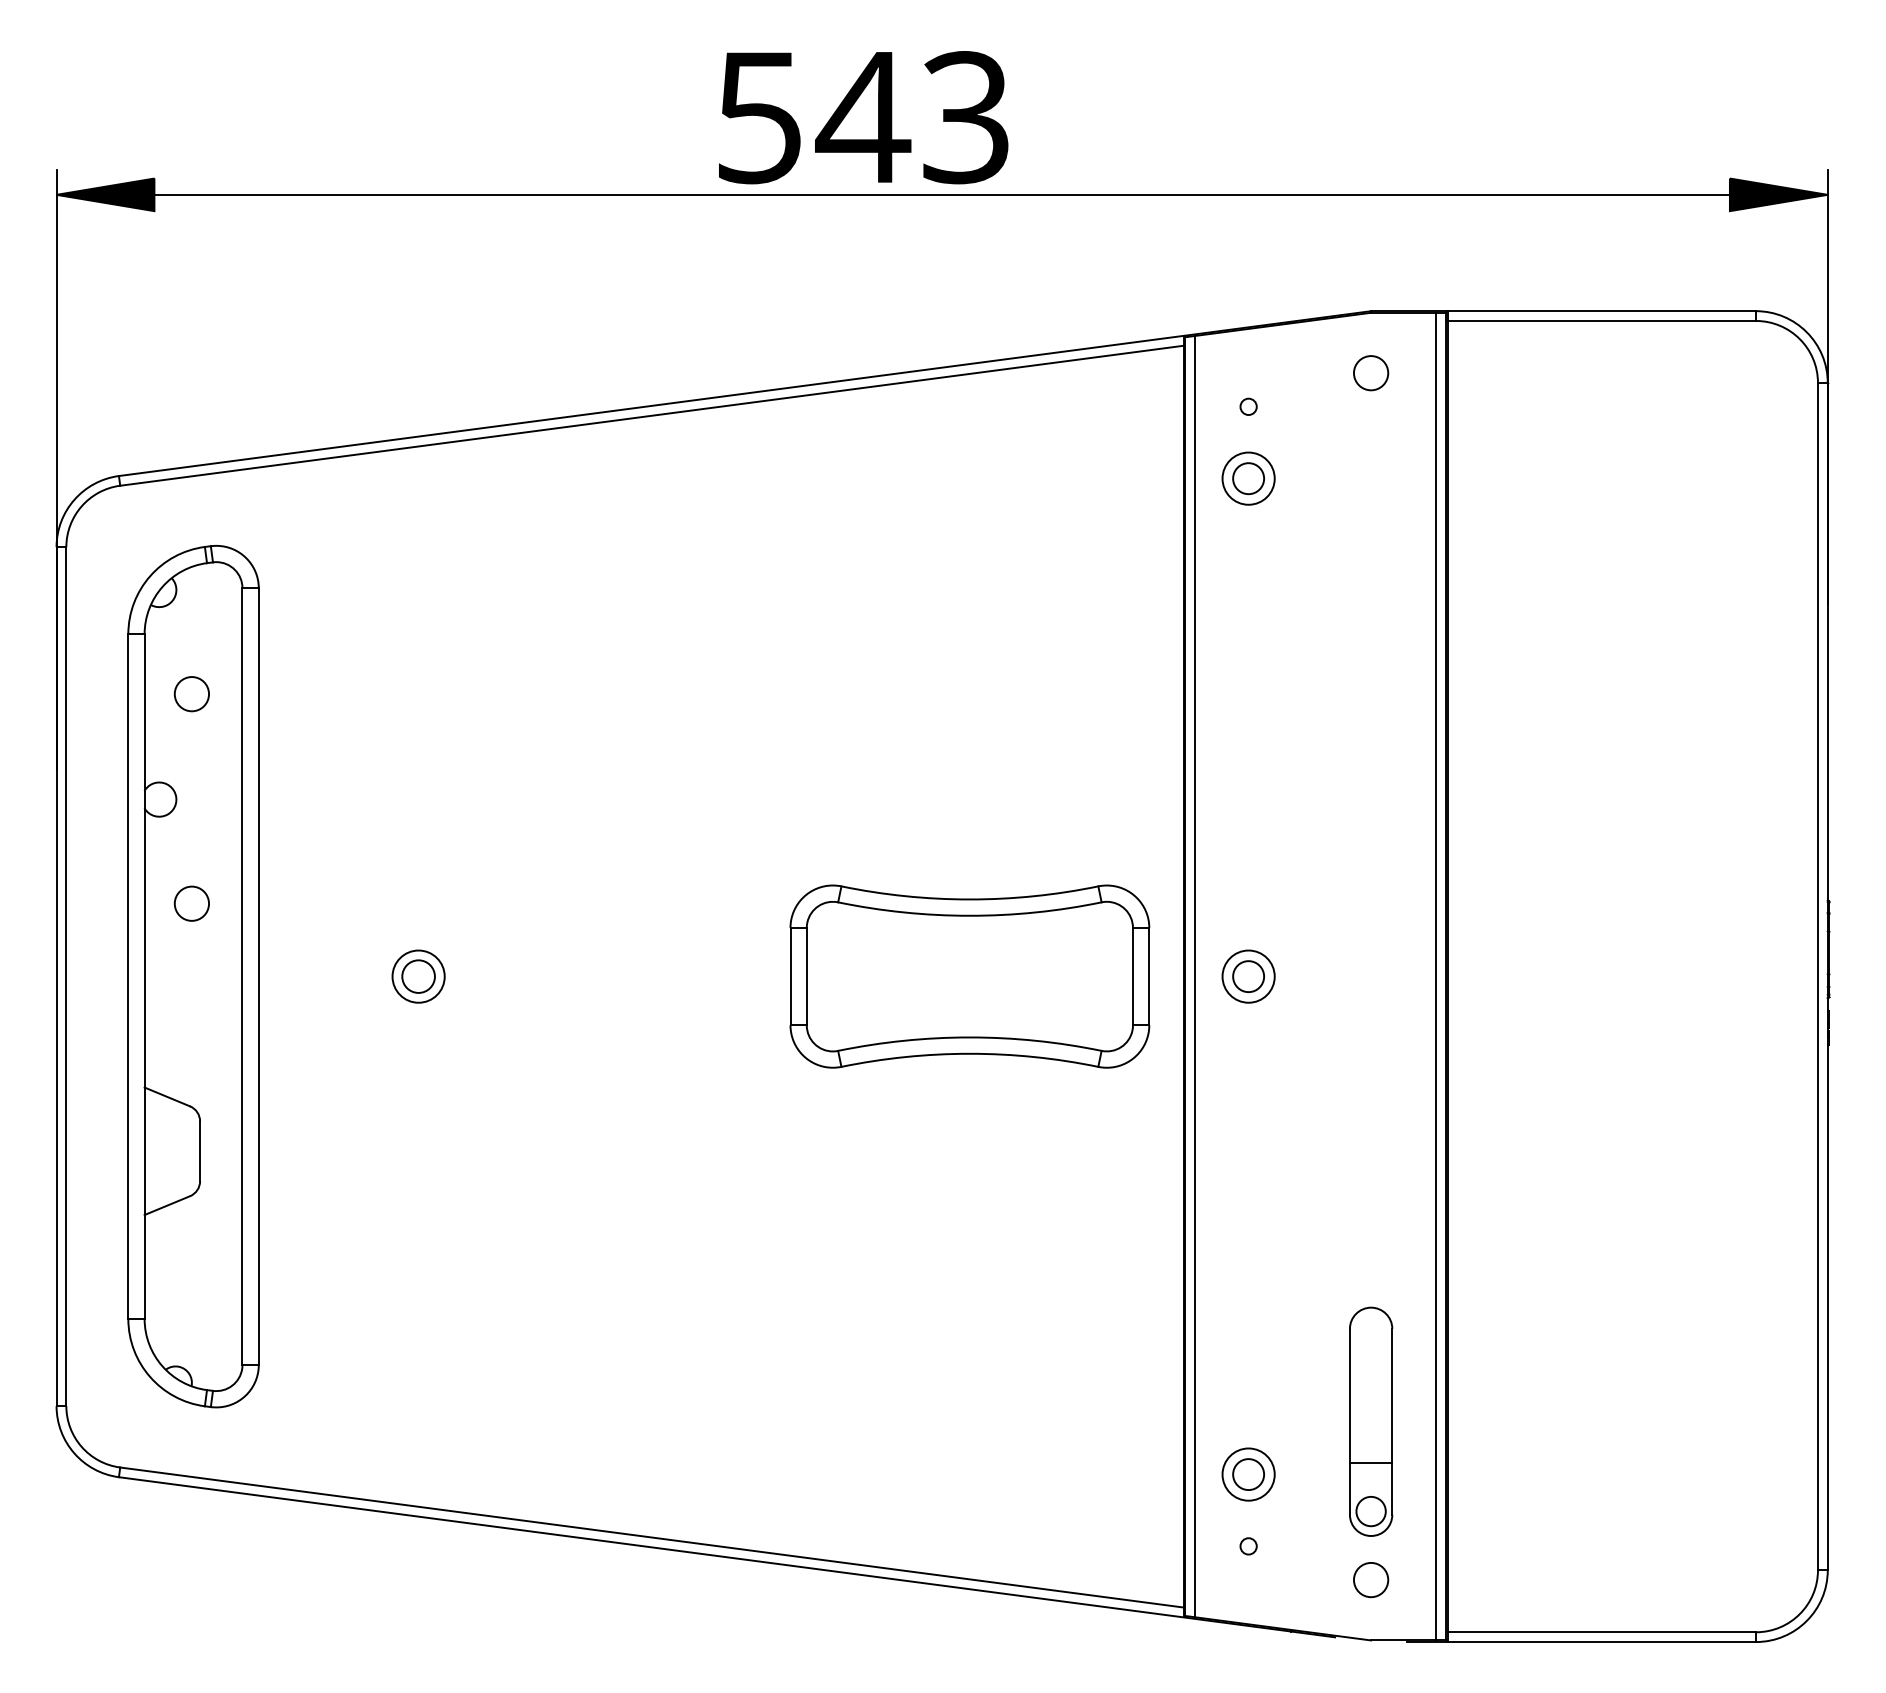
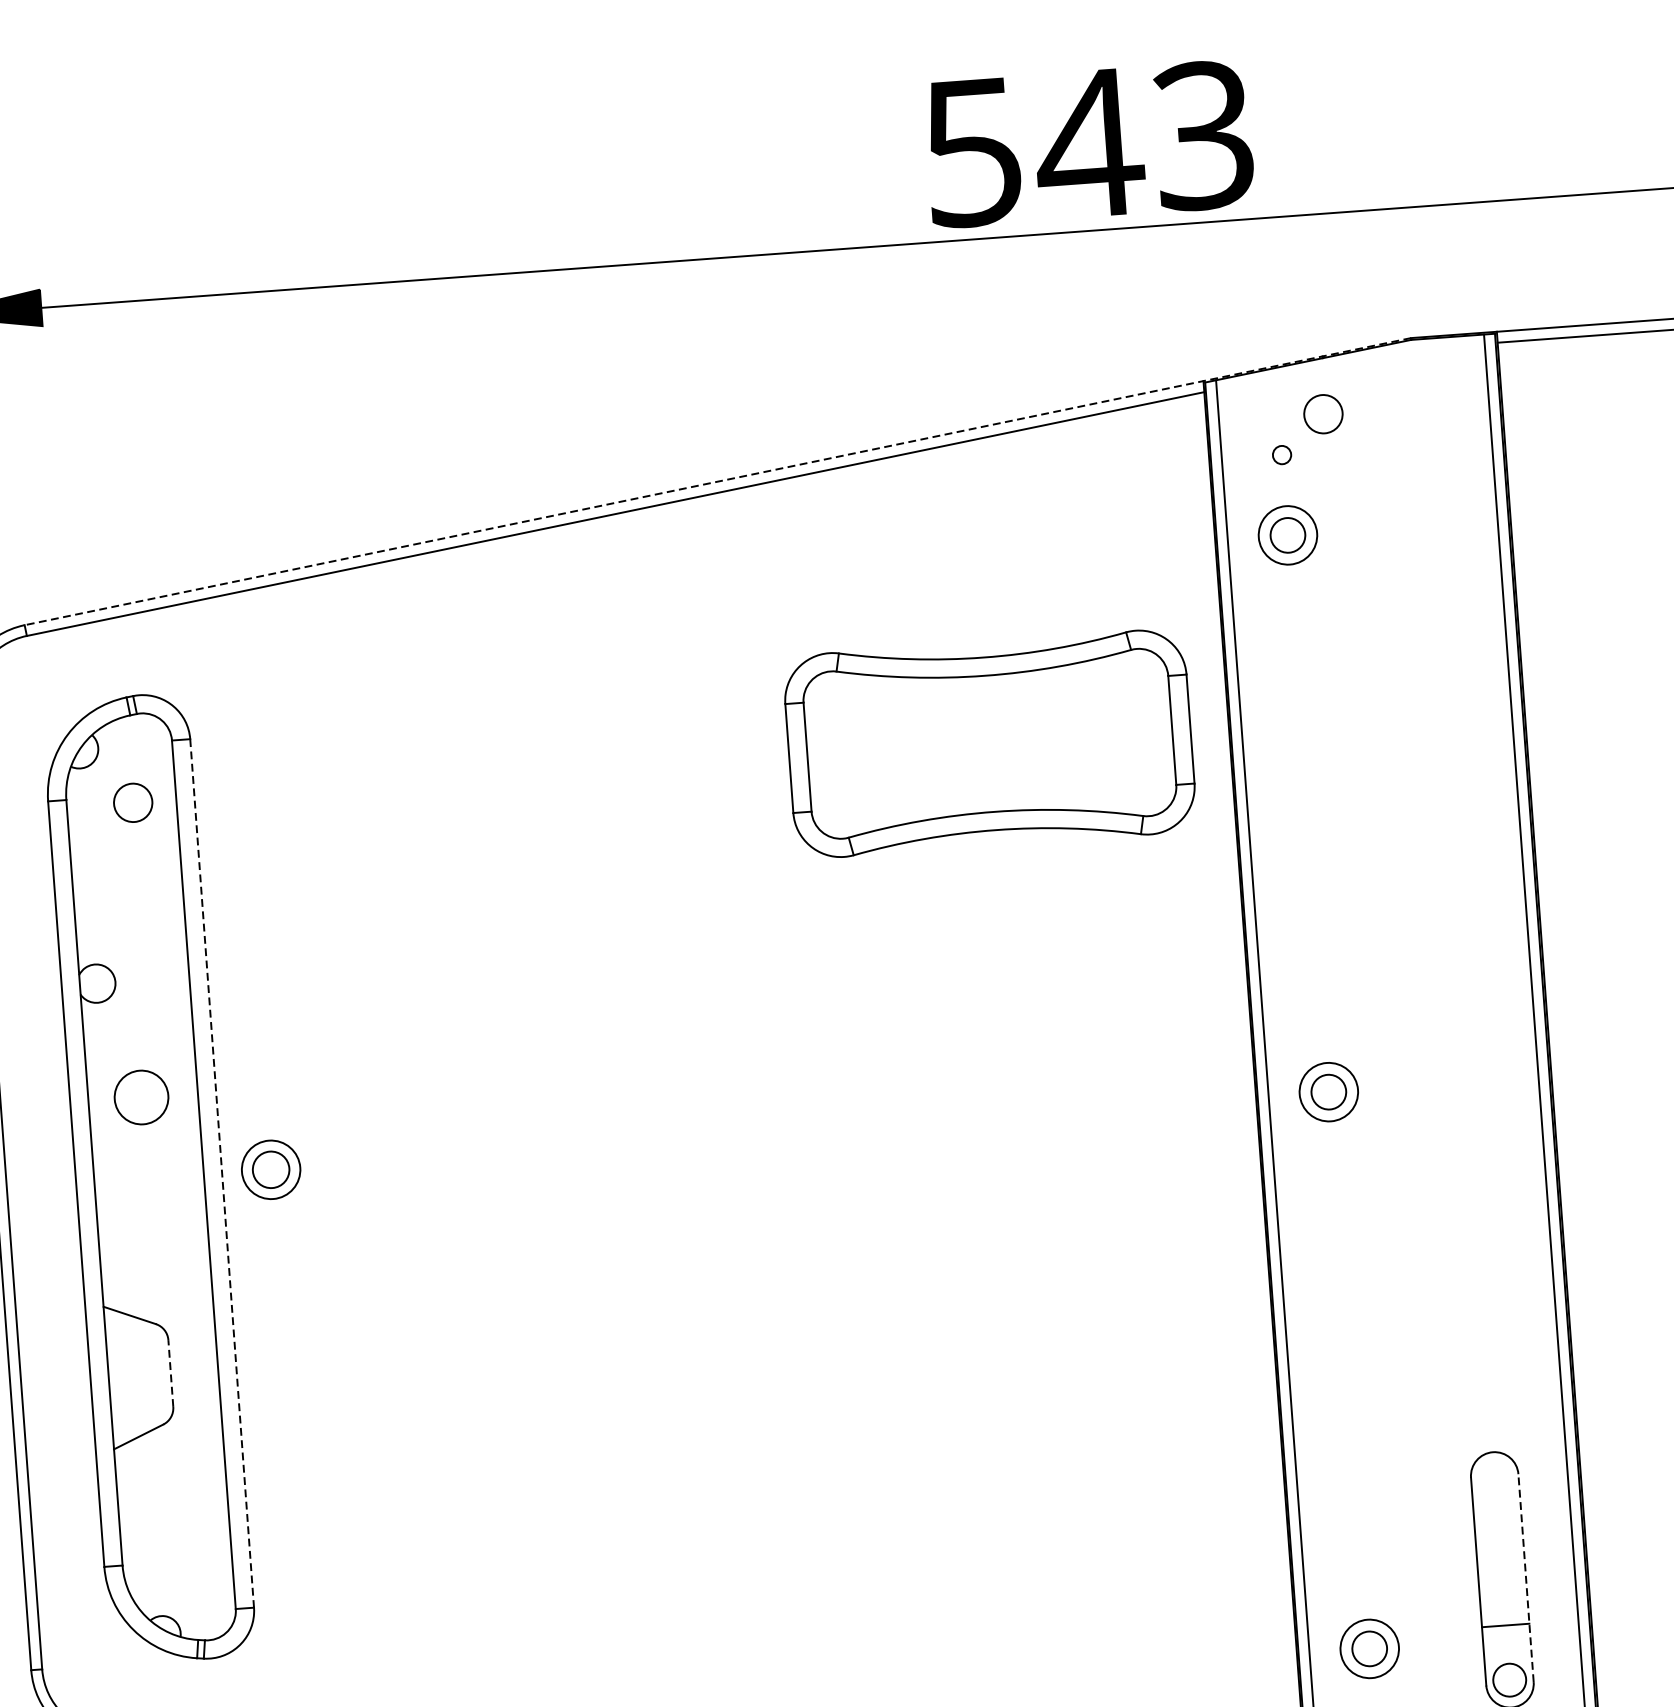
text: (863, 117) -> (1089, 143), moved
part: (1371, 373) -> (1323, 414), moved
line: (744, 393) -> (717, 481), solid -> dashed
part: (191, 694) -> (132, 803), moved
part: (191, 903) -> (140, 1097), size x1.4
part: (418, 976) -> (270, 1169), moved
part: (969, 976) -> (989, 743), moved
line: (258, 977) -> (221, 1174), solid -> dashed
line: (200, 1151) -> (171, 1373), solid -> dashed
line: (1392, 1421) -> (1526, 1577), solid -> dashed

